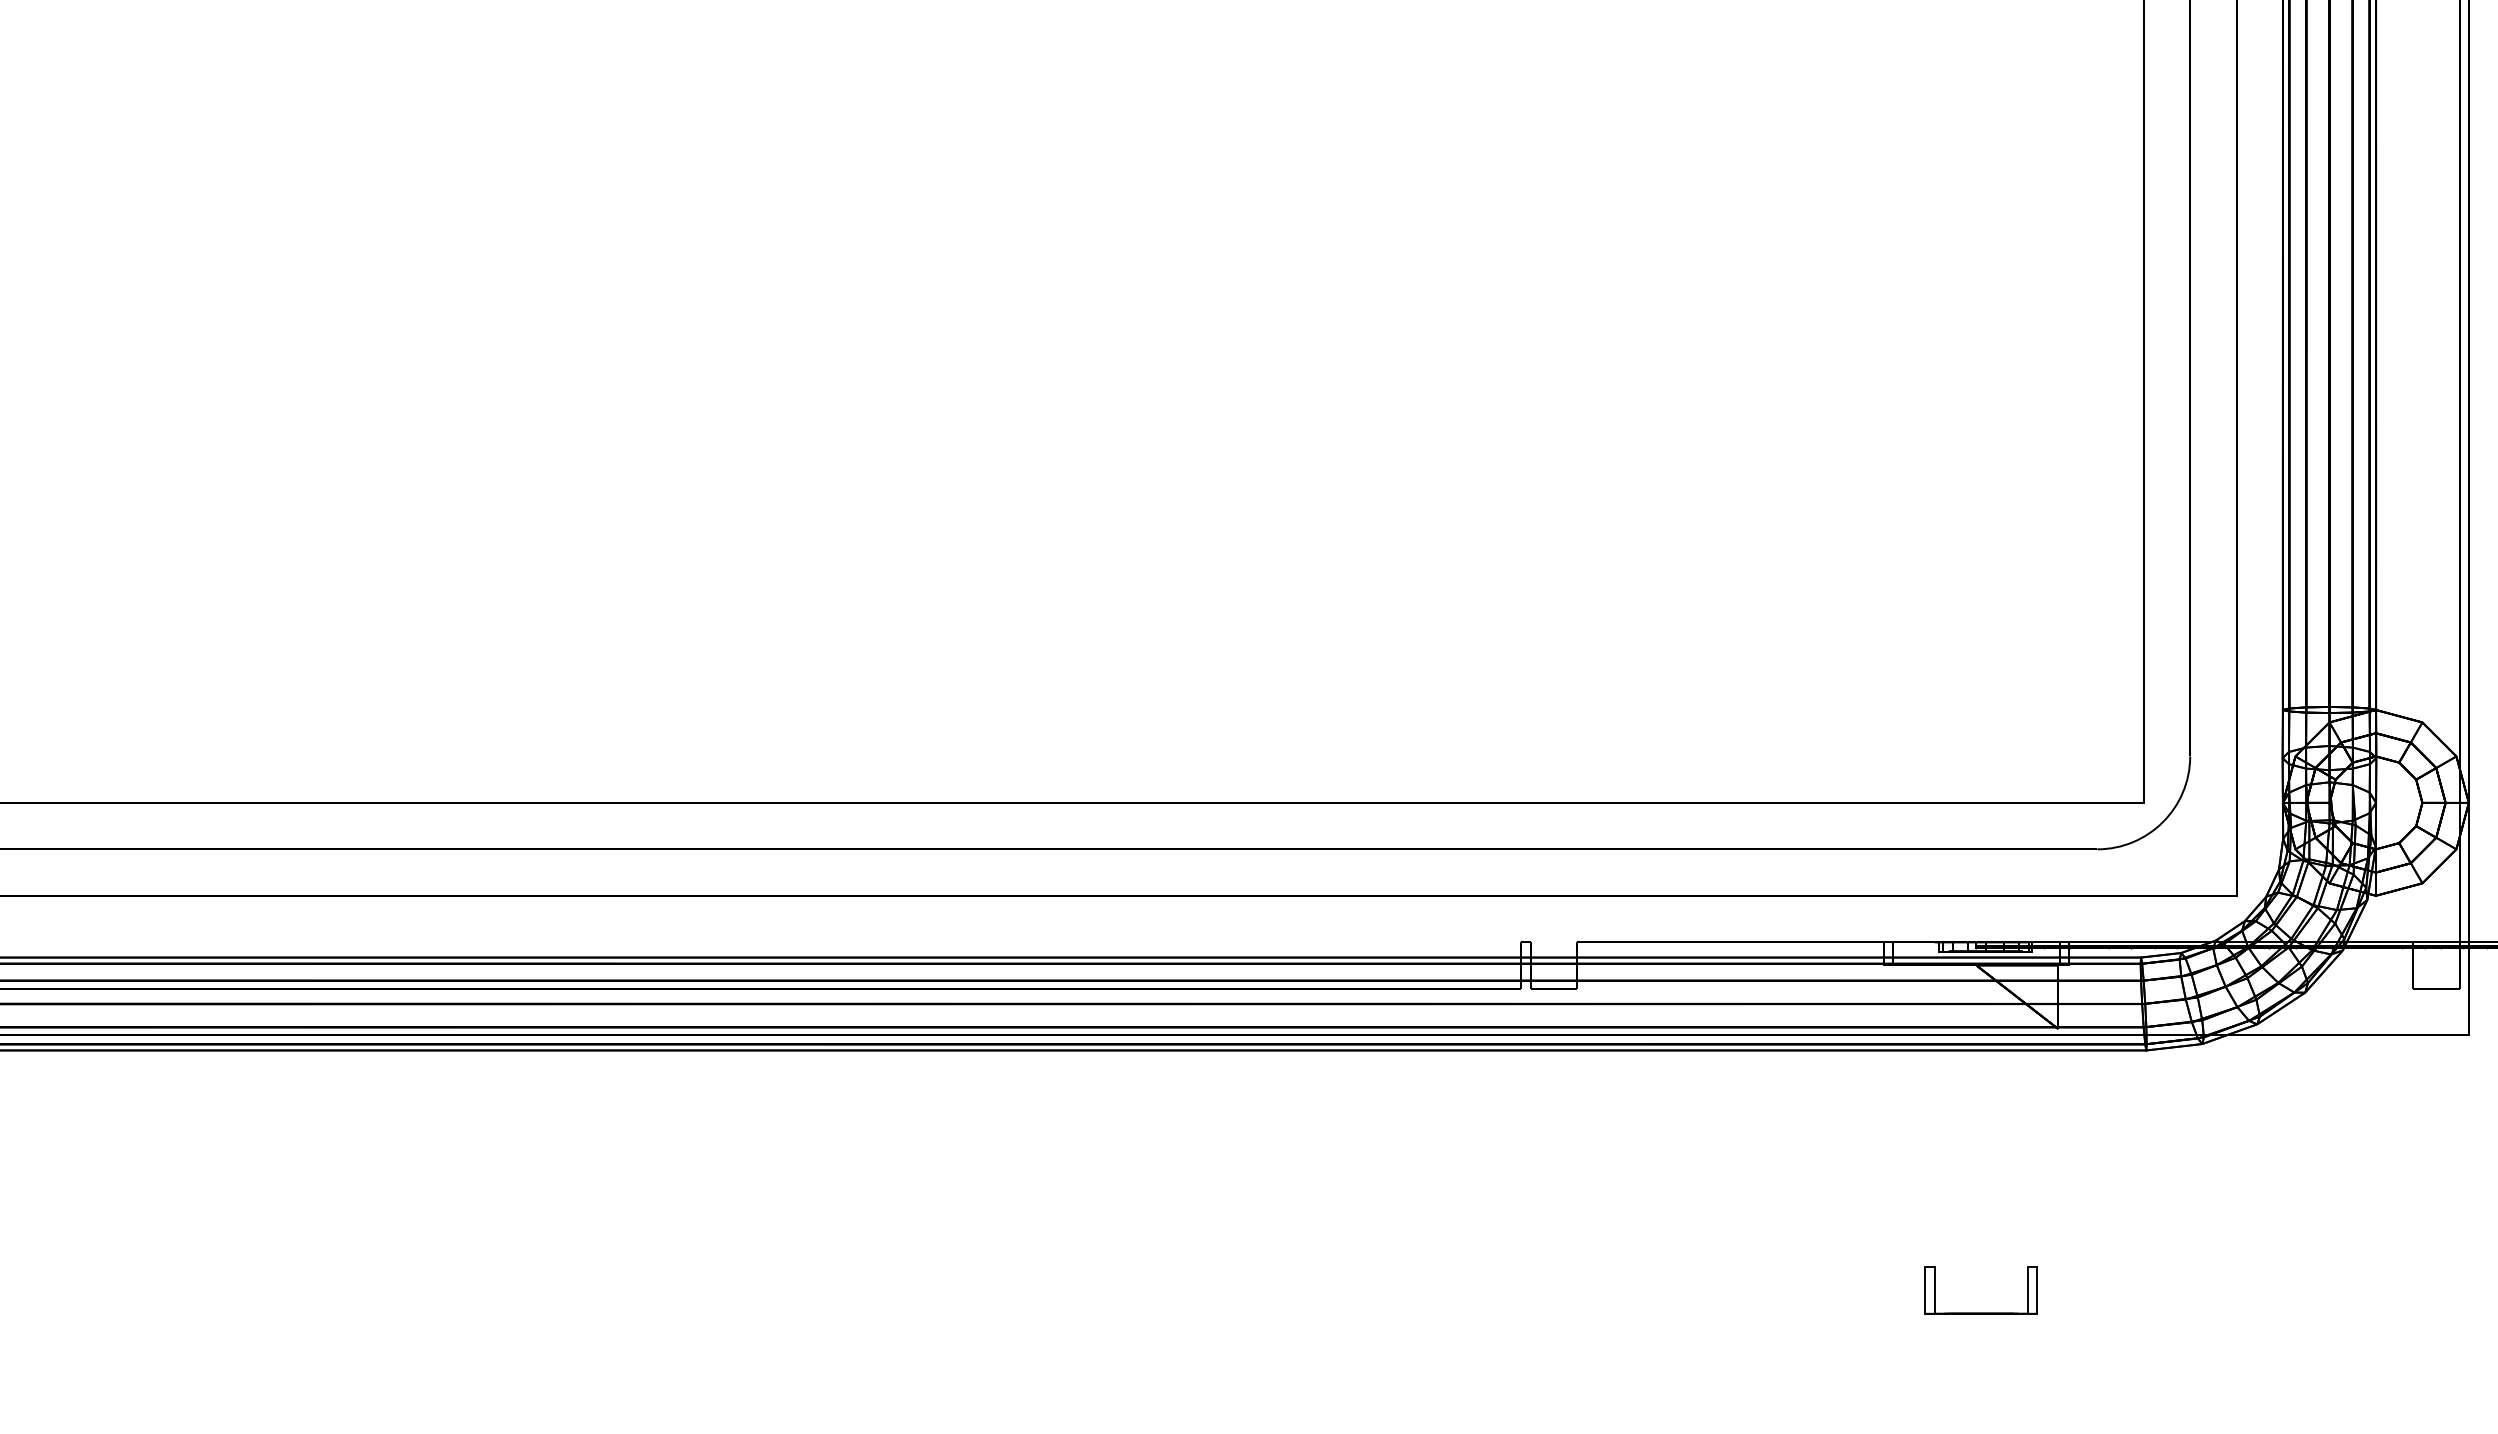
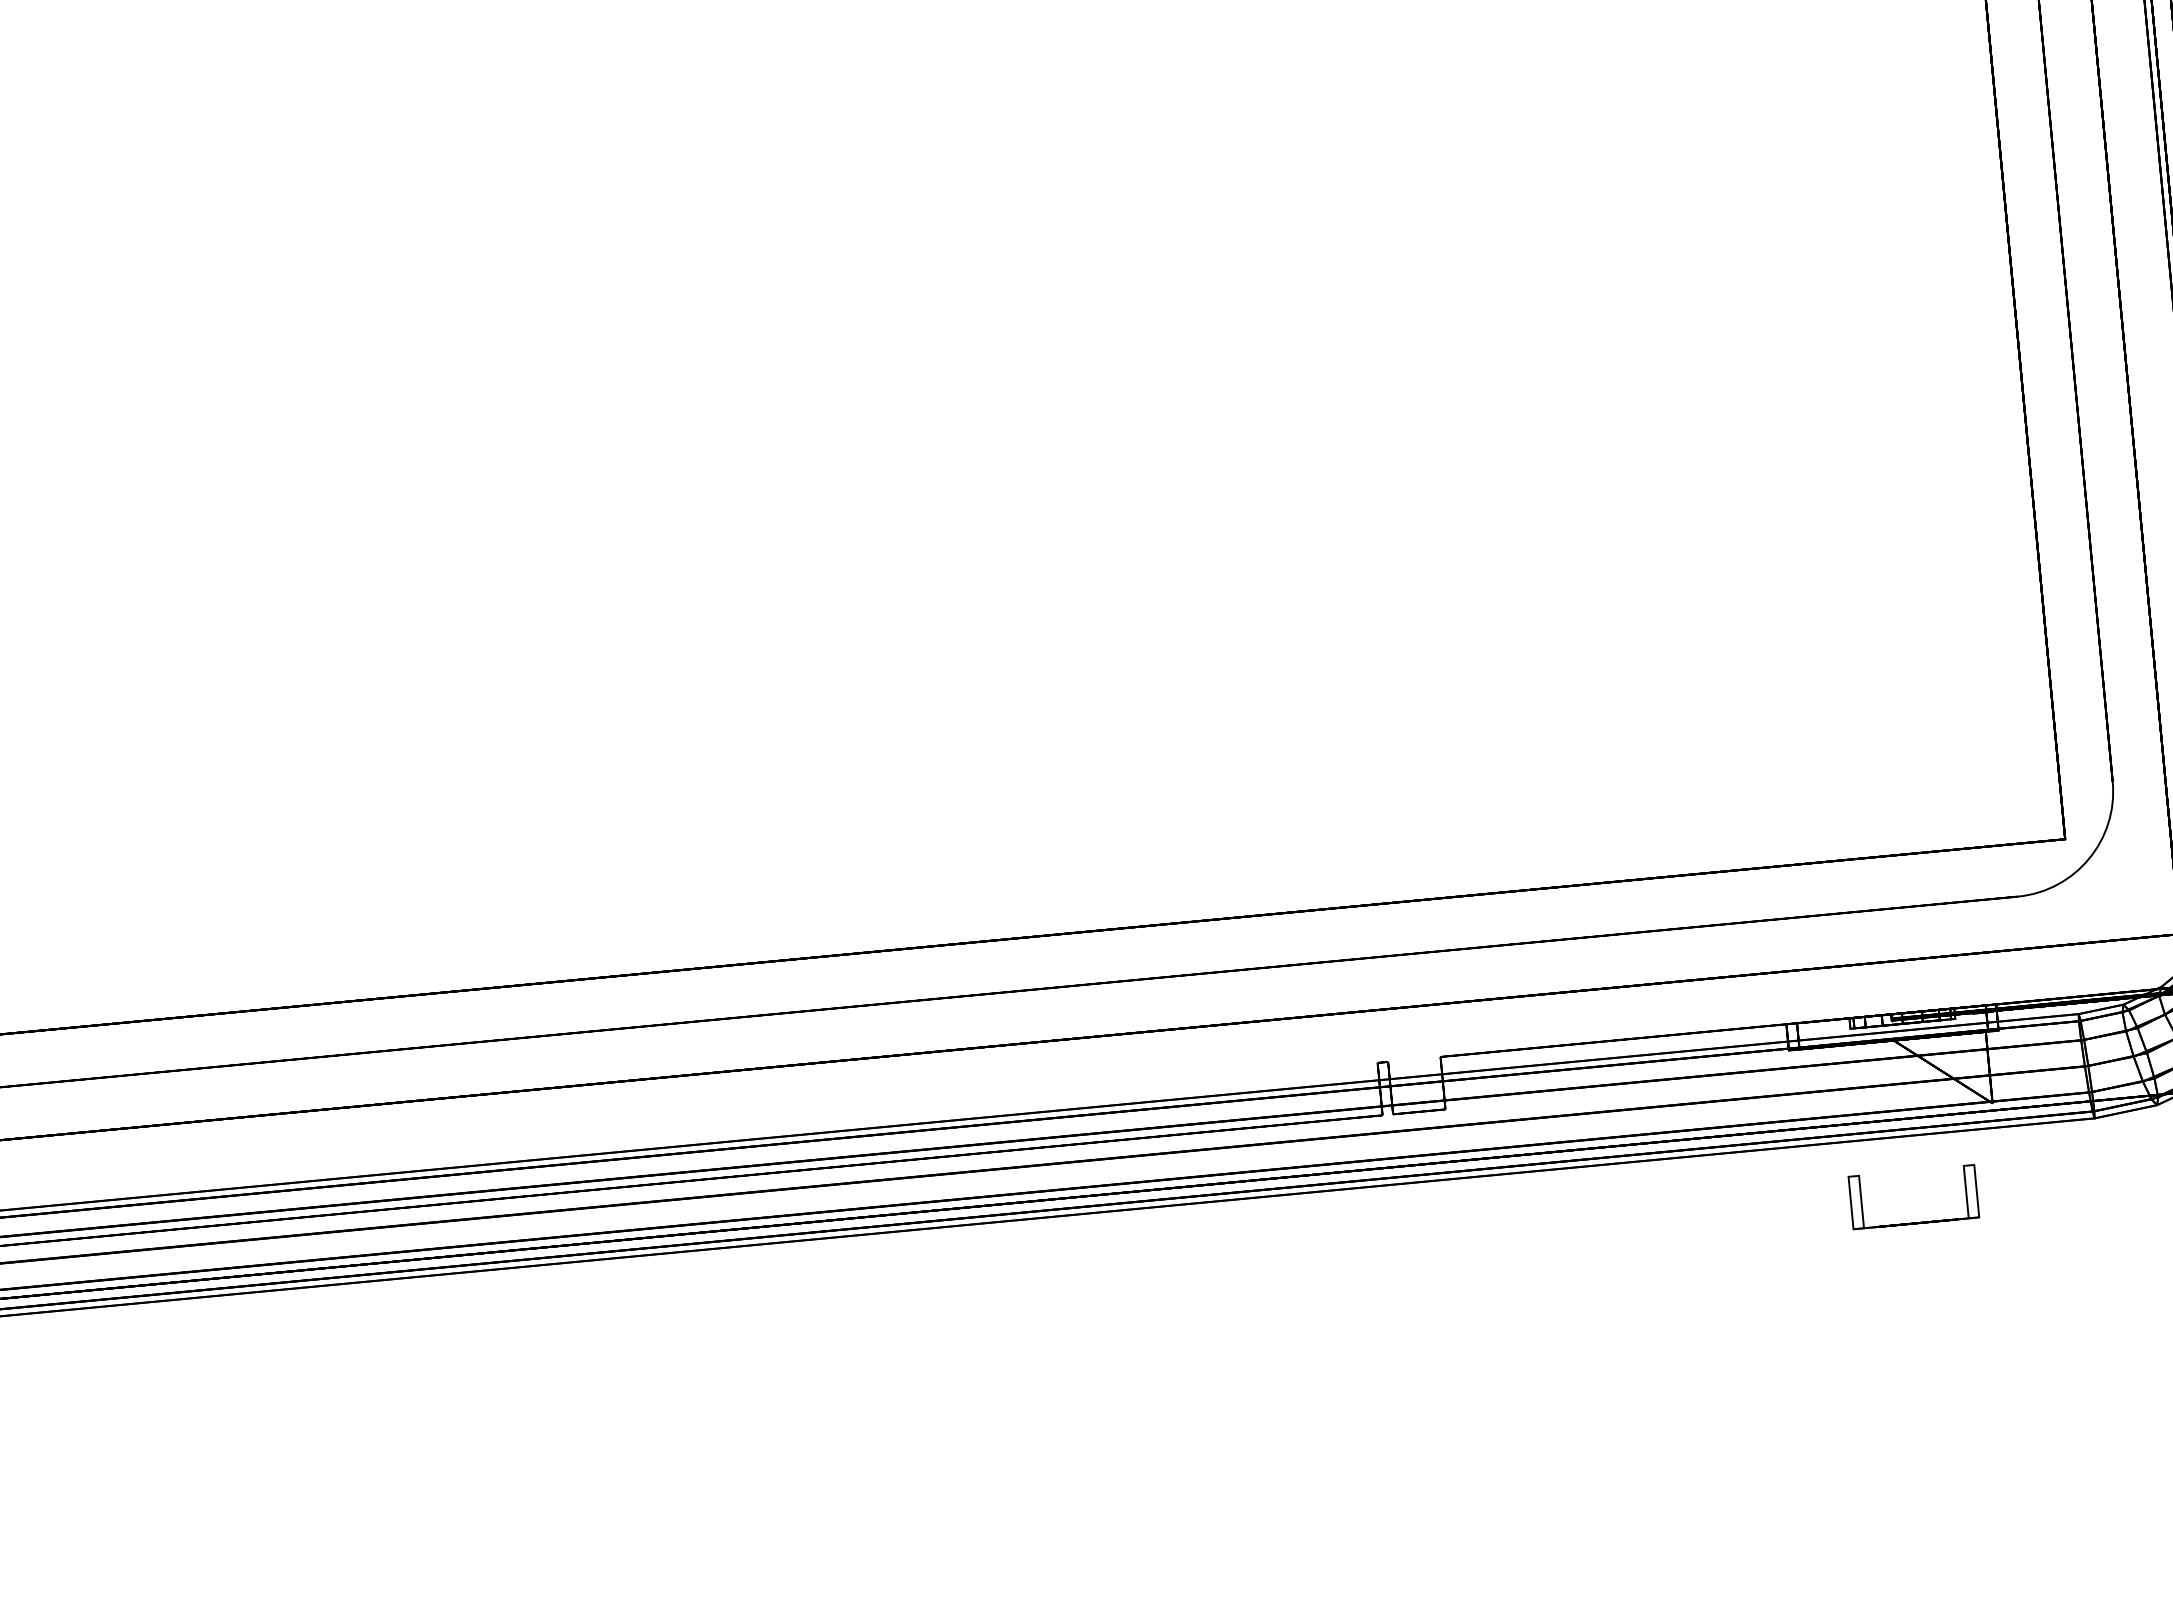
part: (1980, 1312) -> (1915, 1221), moved

